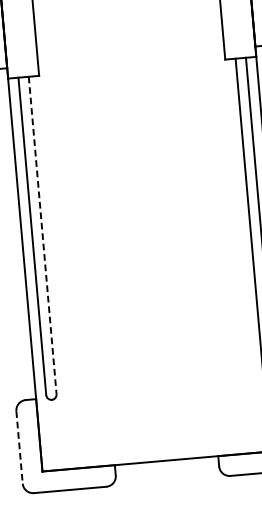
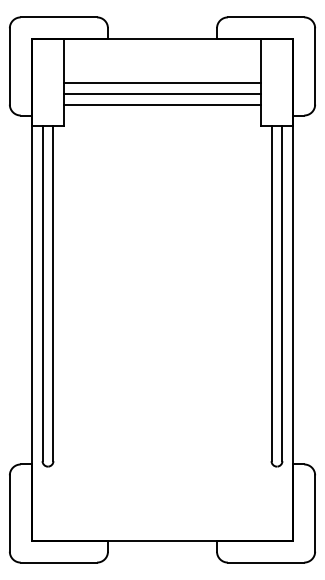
line: (128, 26) -> (162, 82), added
line: (129, 36) -> (162, 93), added
line: (130, 46) -> (162, 104), added
line: (42, 236) -> (53, 294), dashed -> solid
line: (19, 448) -> (9, 514), dashed -> solid

